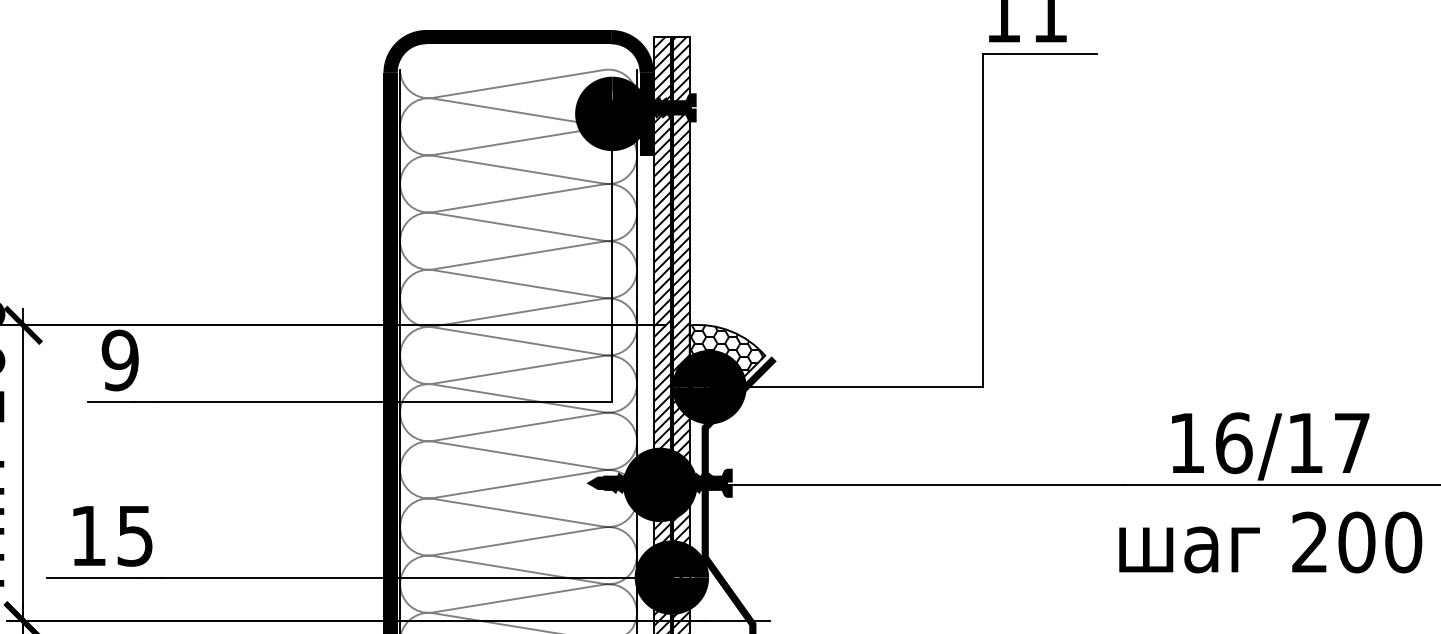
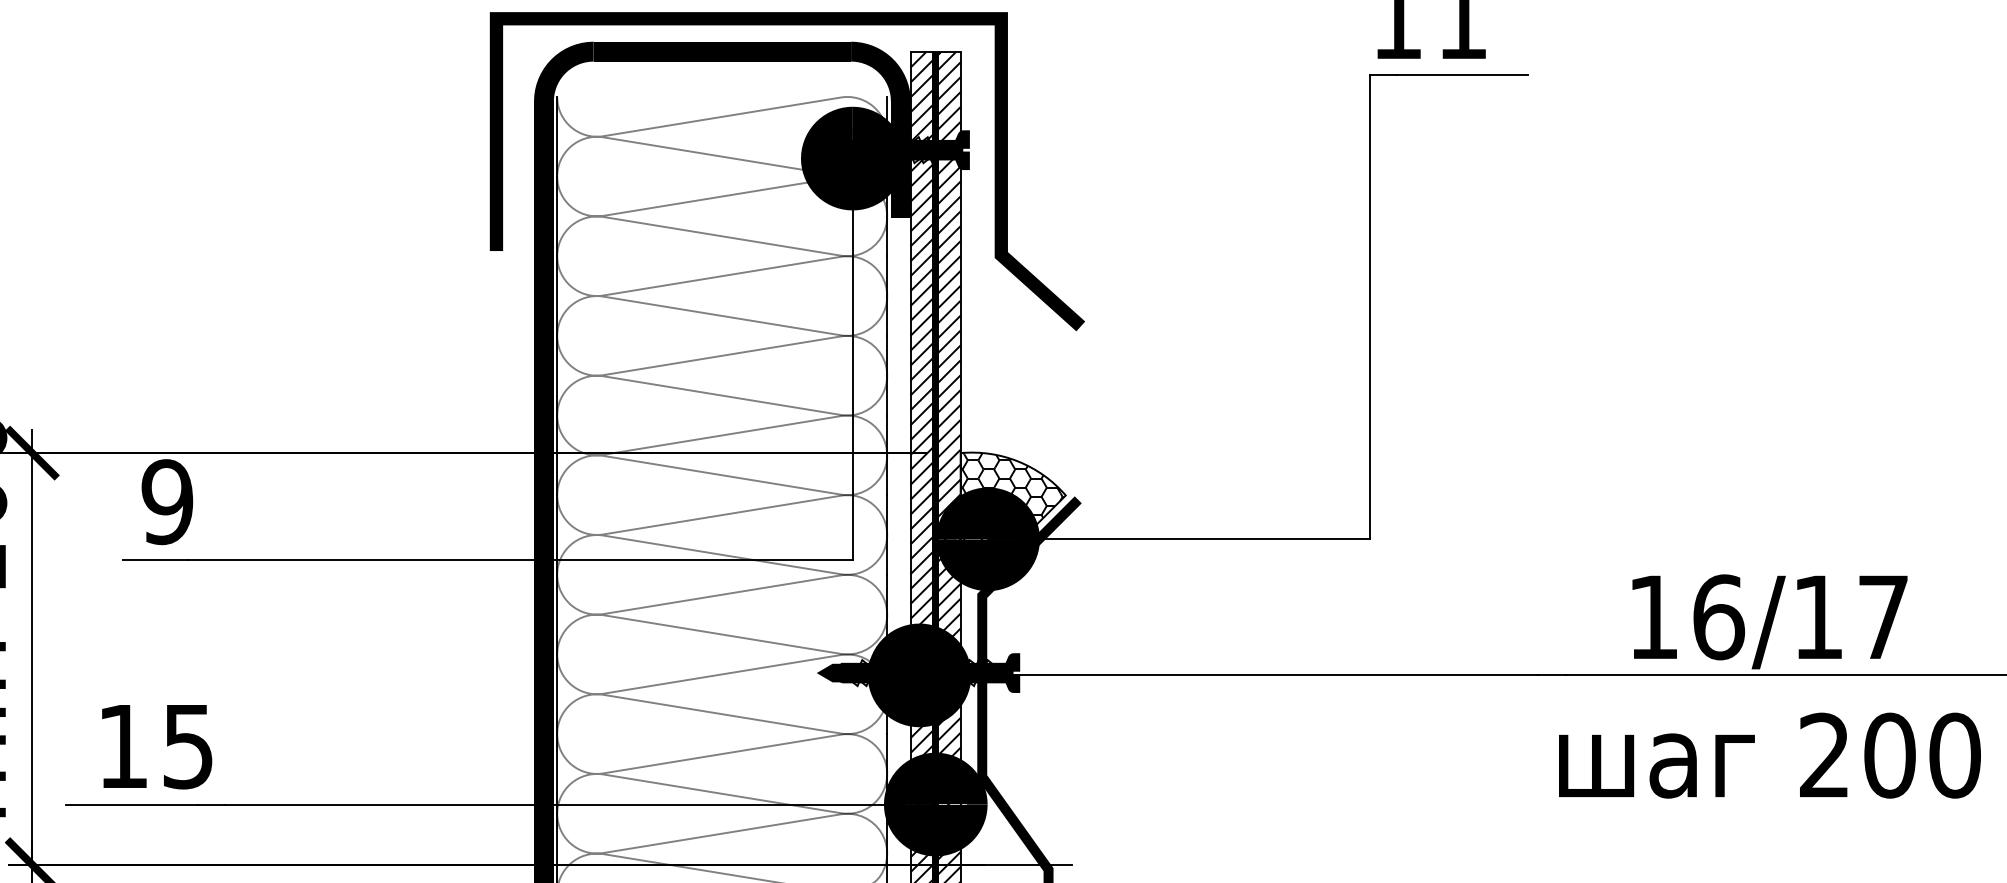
line: (564, 18) -> (786, 25), added

